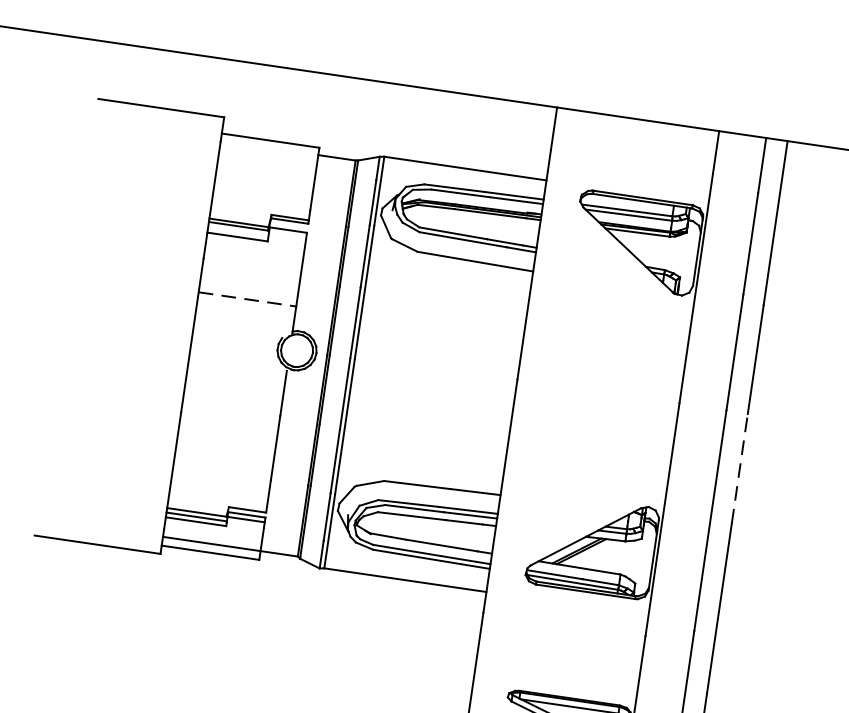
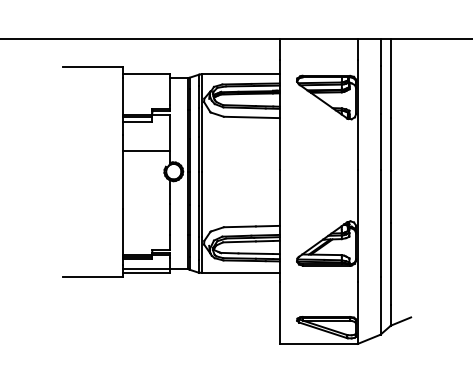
line: (246, 298) -> (146, 150), dashed -> solid
line: (739, 467) -> (390, 196), dashed -> solid

